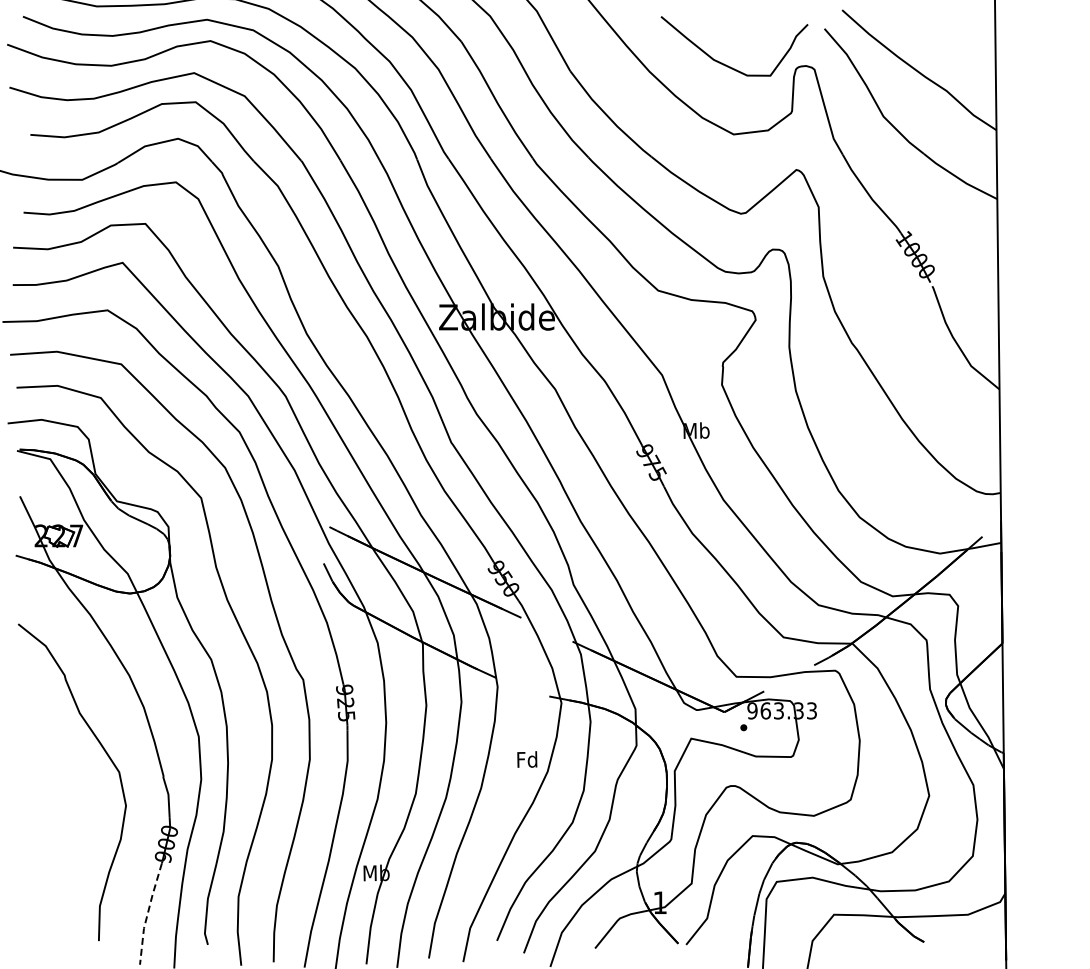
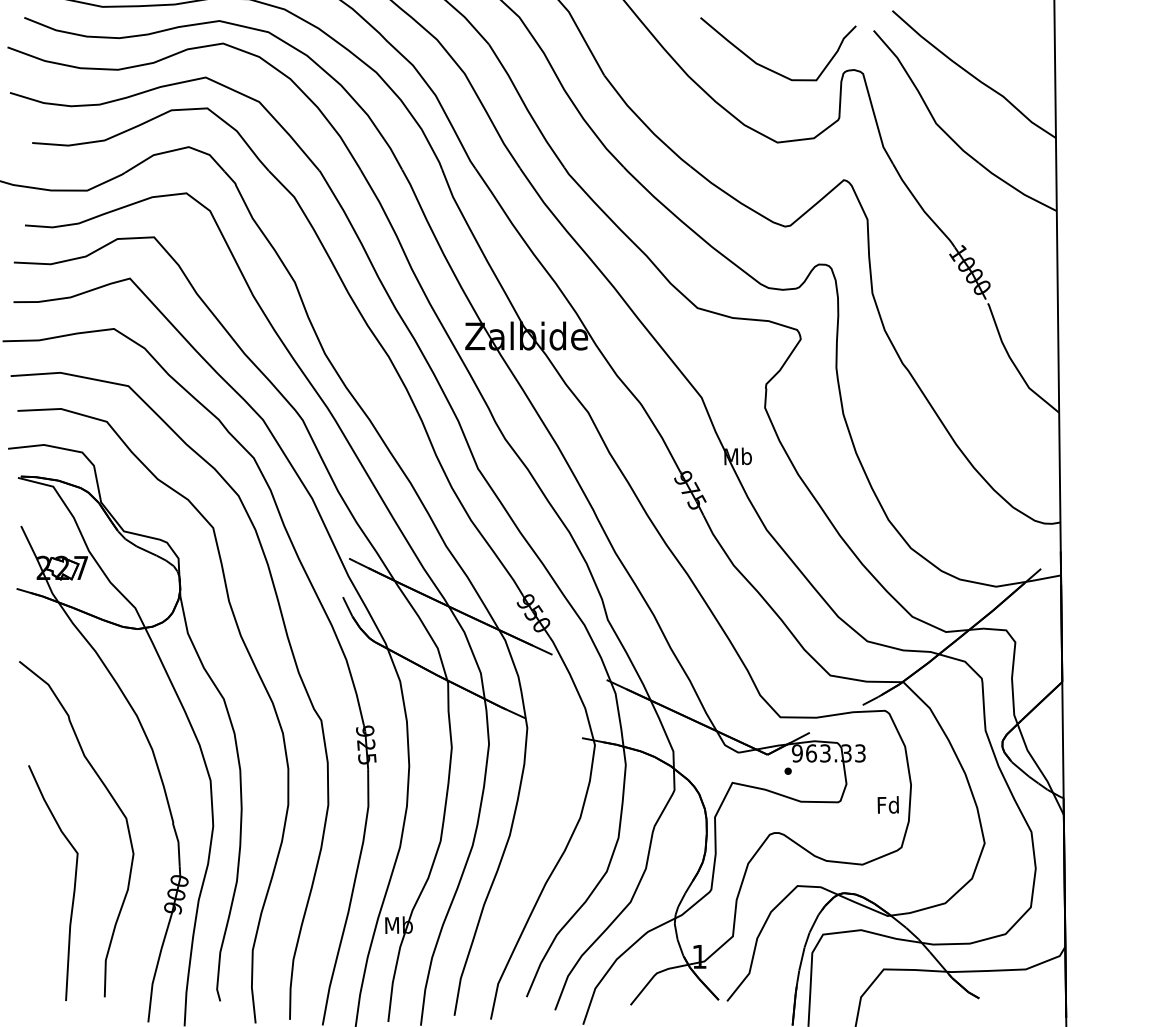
text: (527, 759) -> (888, 804), moved
curve: (69, 835) -> (73, 885), added
line: (147, 914) -> (156, 969), dashed -> solid

